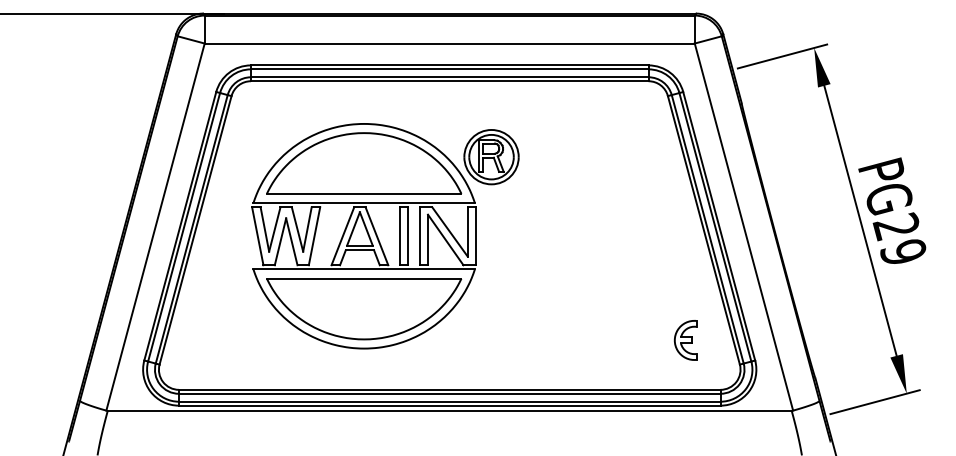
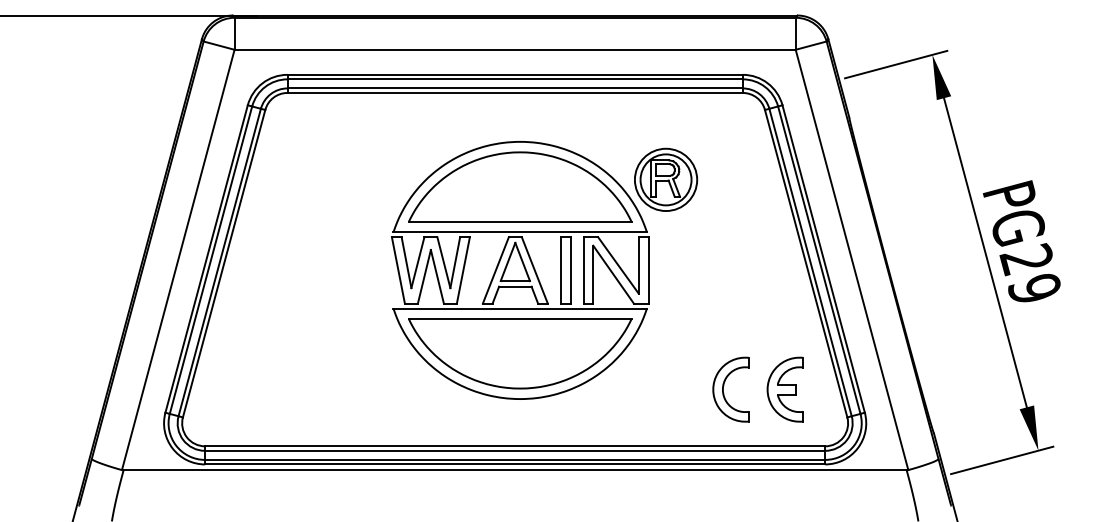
part: (379, 239) -> (537, 274), moved
part: (637, 340) -> (730, 389), added
part: (685, 340) -> (785, 389), size x1.43

